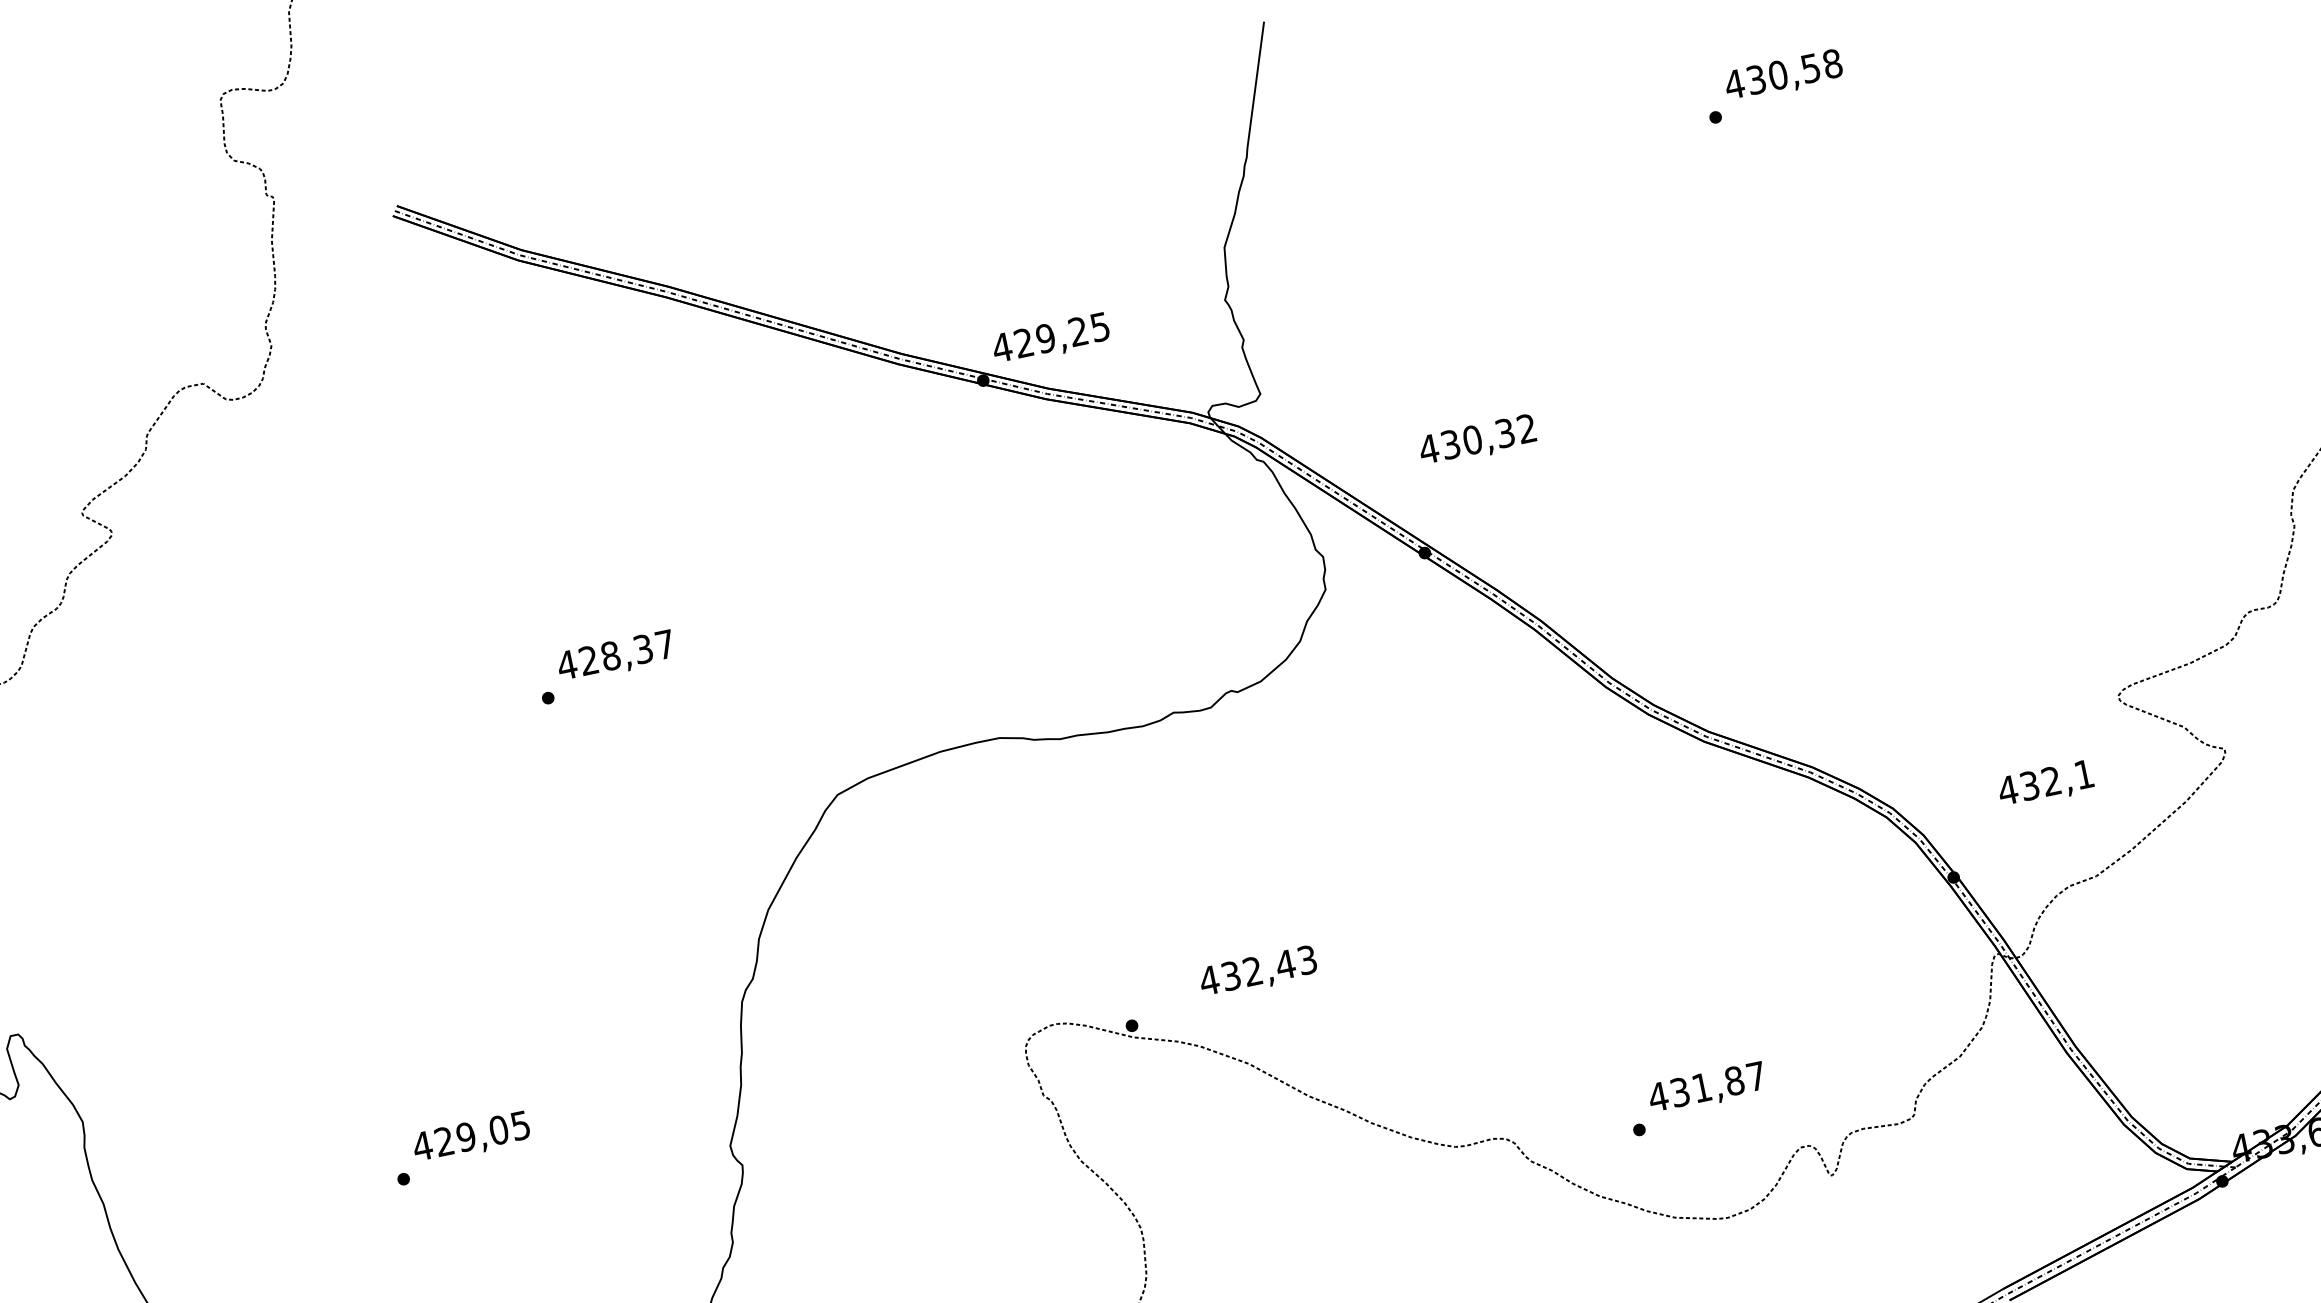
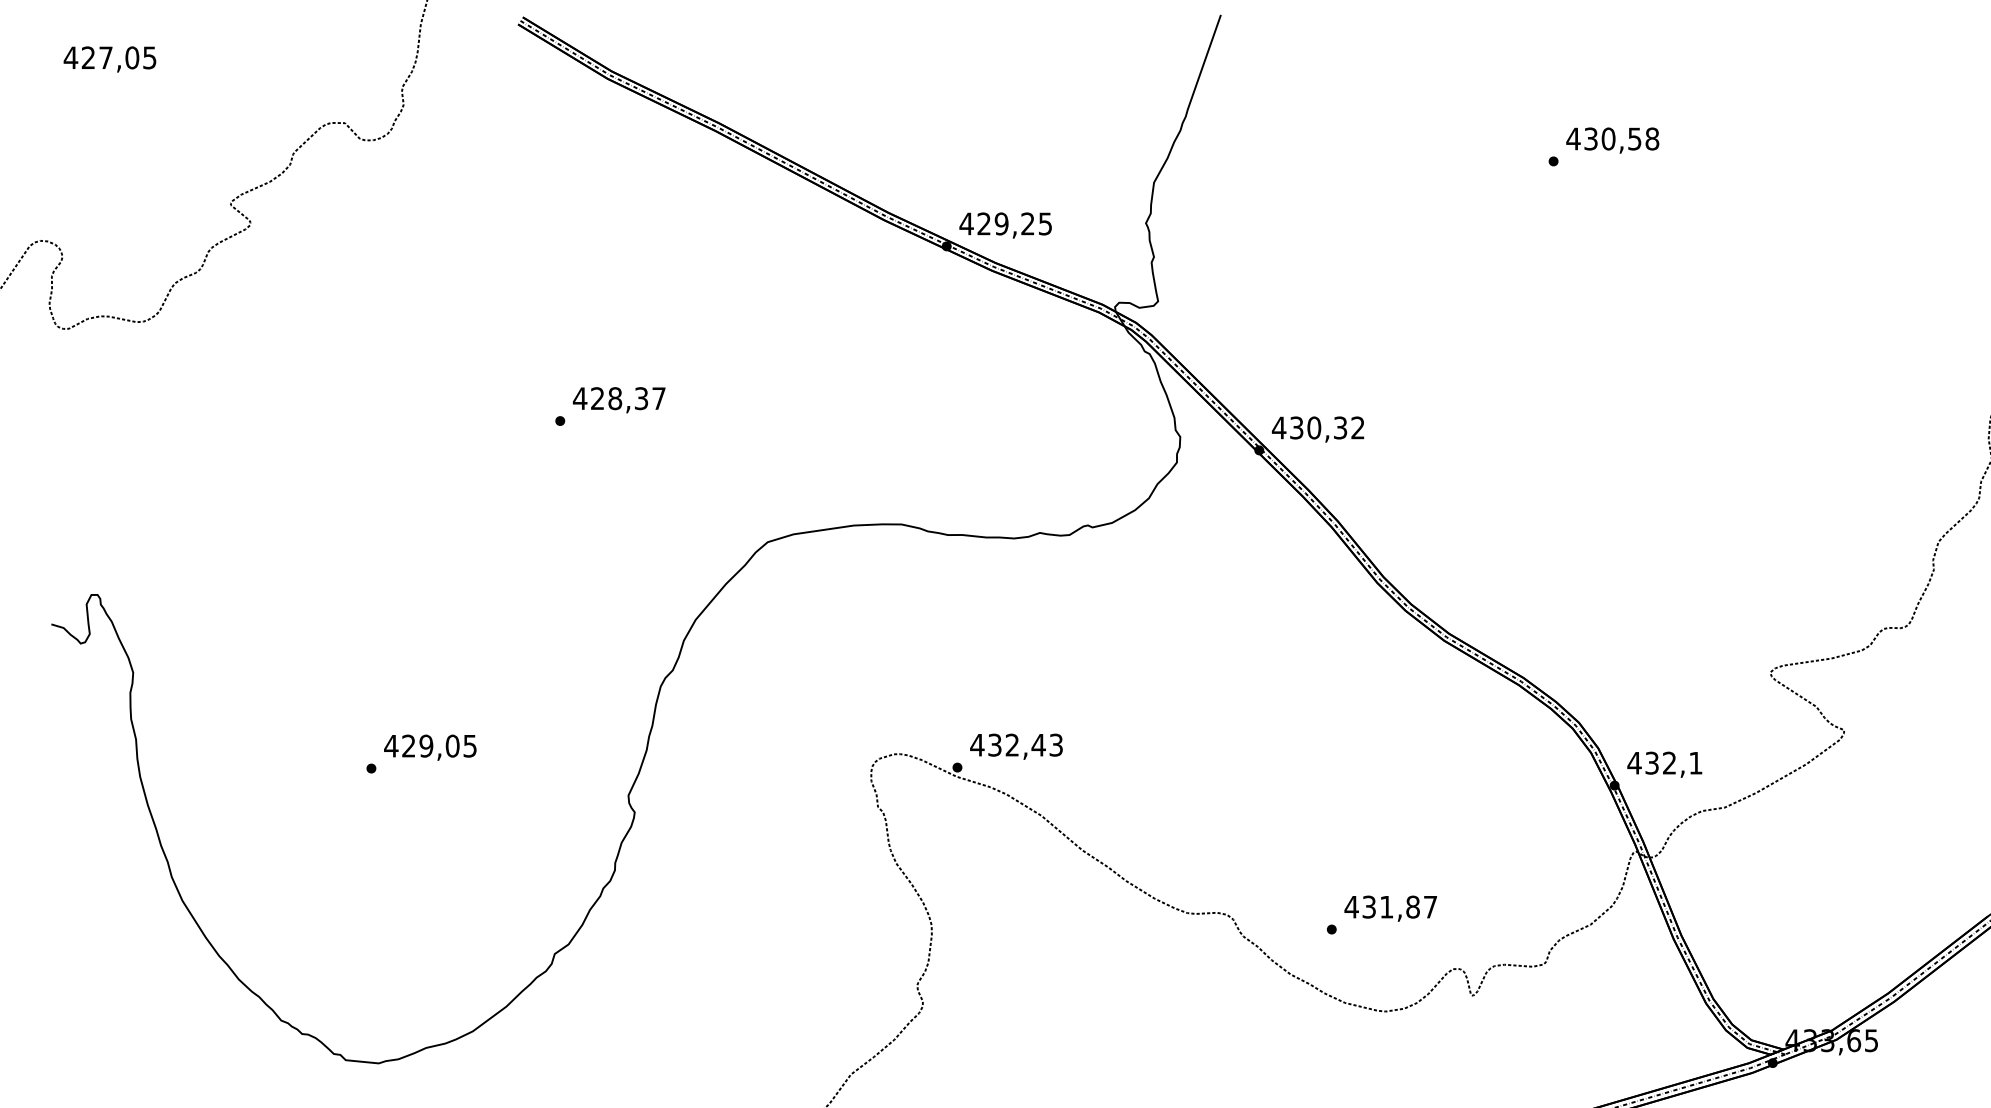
text: (1478, 440) -> (1318, 429), moved
text: (2045, 784) -> (1664, 764), moved
text: (1258, 972) -> (1016, 746), moved

